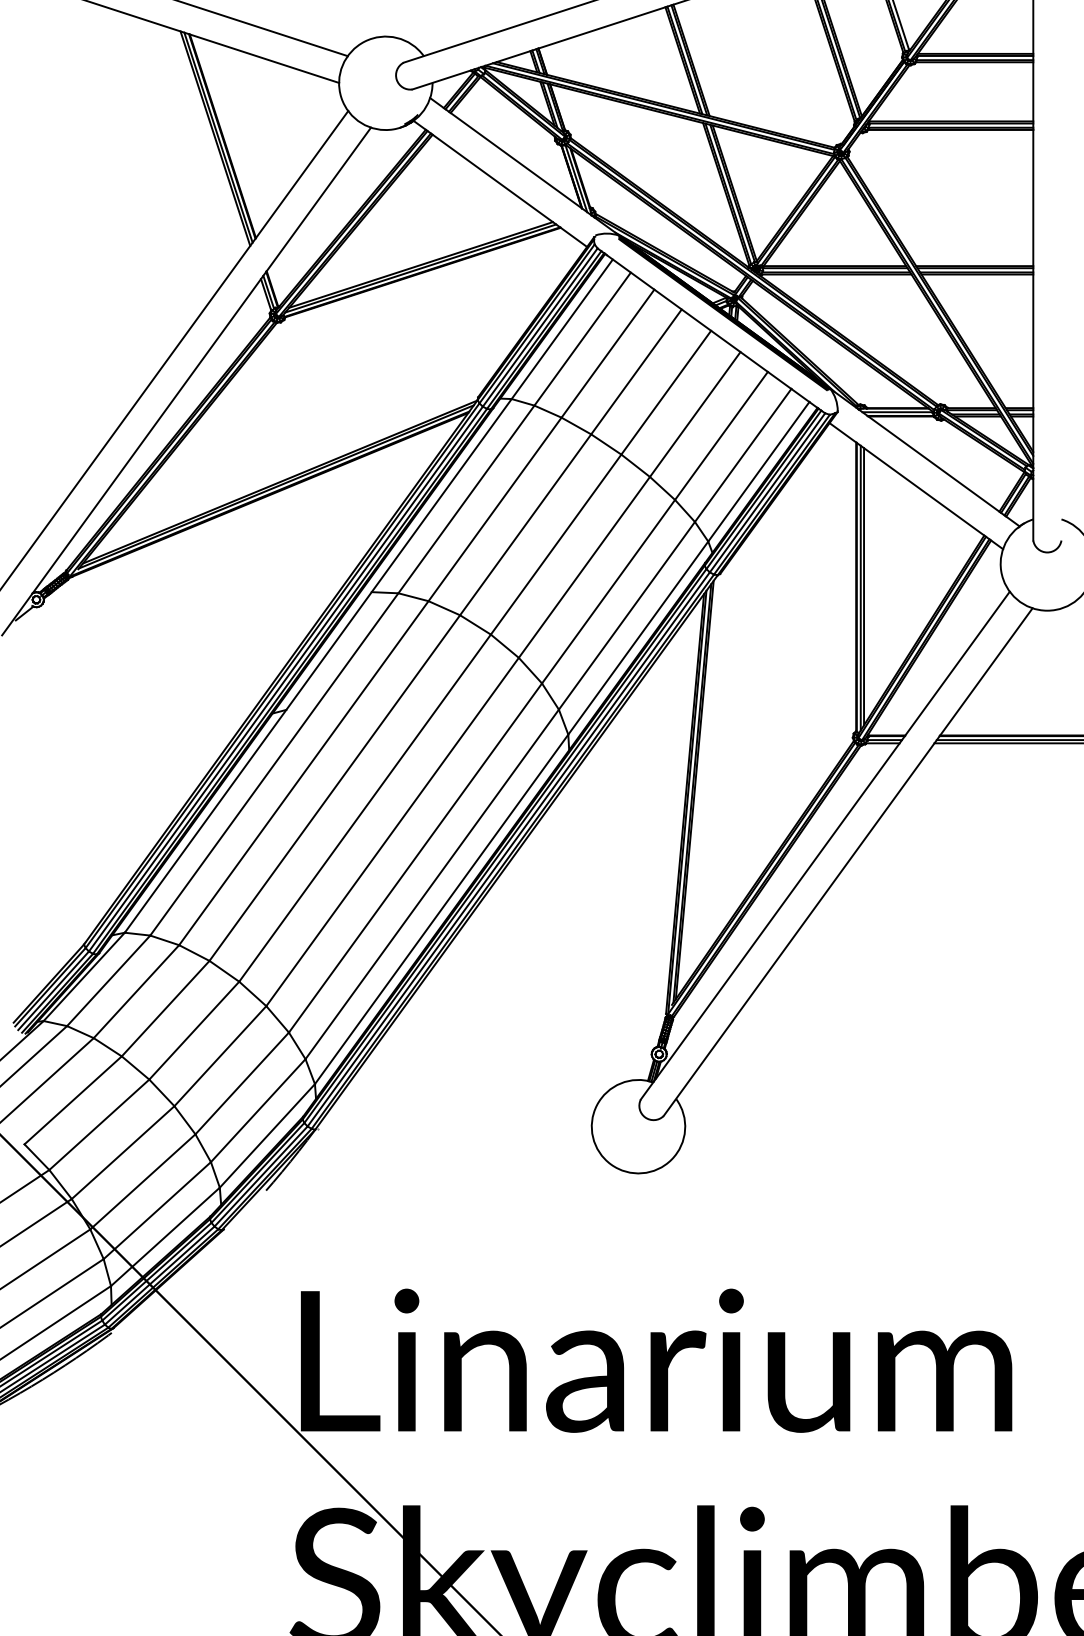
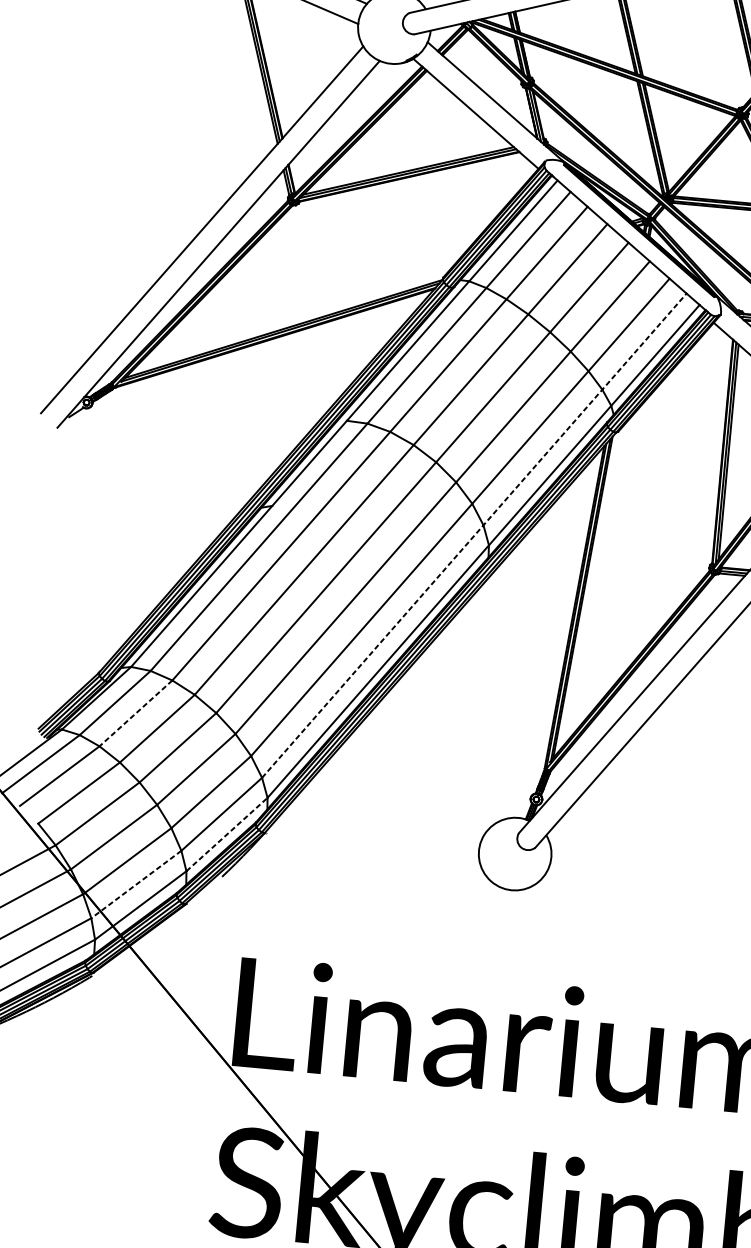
line: (548, 724) -> (474, 536), solid -> dashed
line: (136, 992) -> (135, 714), solid -> dashed
line: (267, 1135) -> (227, 834), solid -> dashed
line: (156, 1210) -> (135, 884), solid -> dashed

